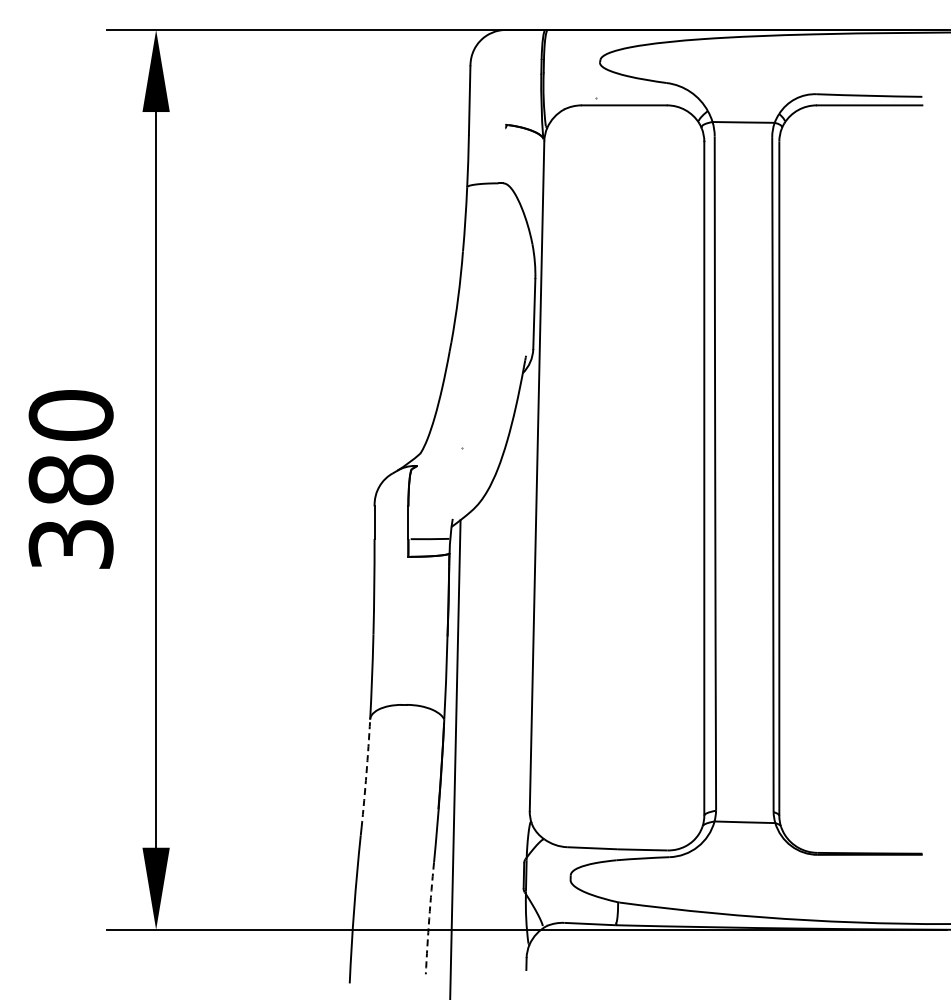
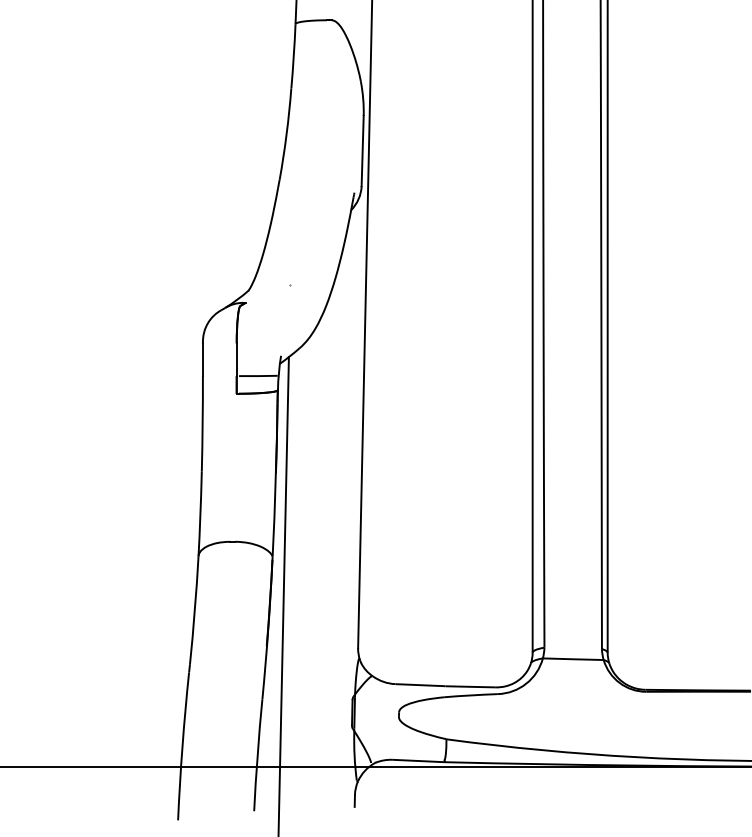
arc: (366, 773) -> (194, 610), dashed -> solid
arc: (429, 918) -> (257, 755), dashed -> solid

